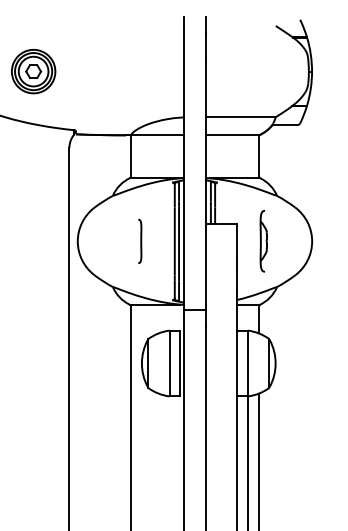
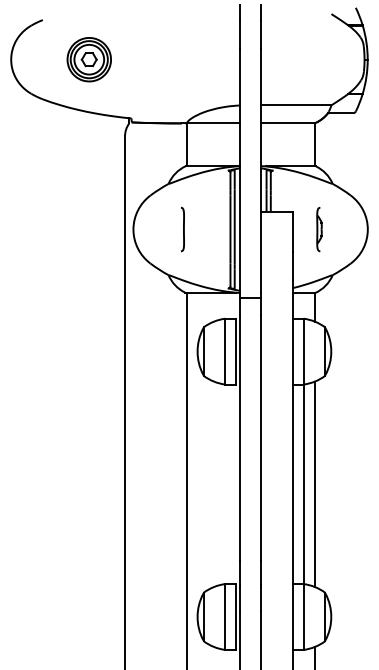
curve: (140, 241) -> (183, 229), moved
part: (263, 241) -> (319, 229), size x0.71

